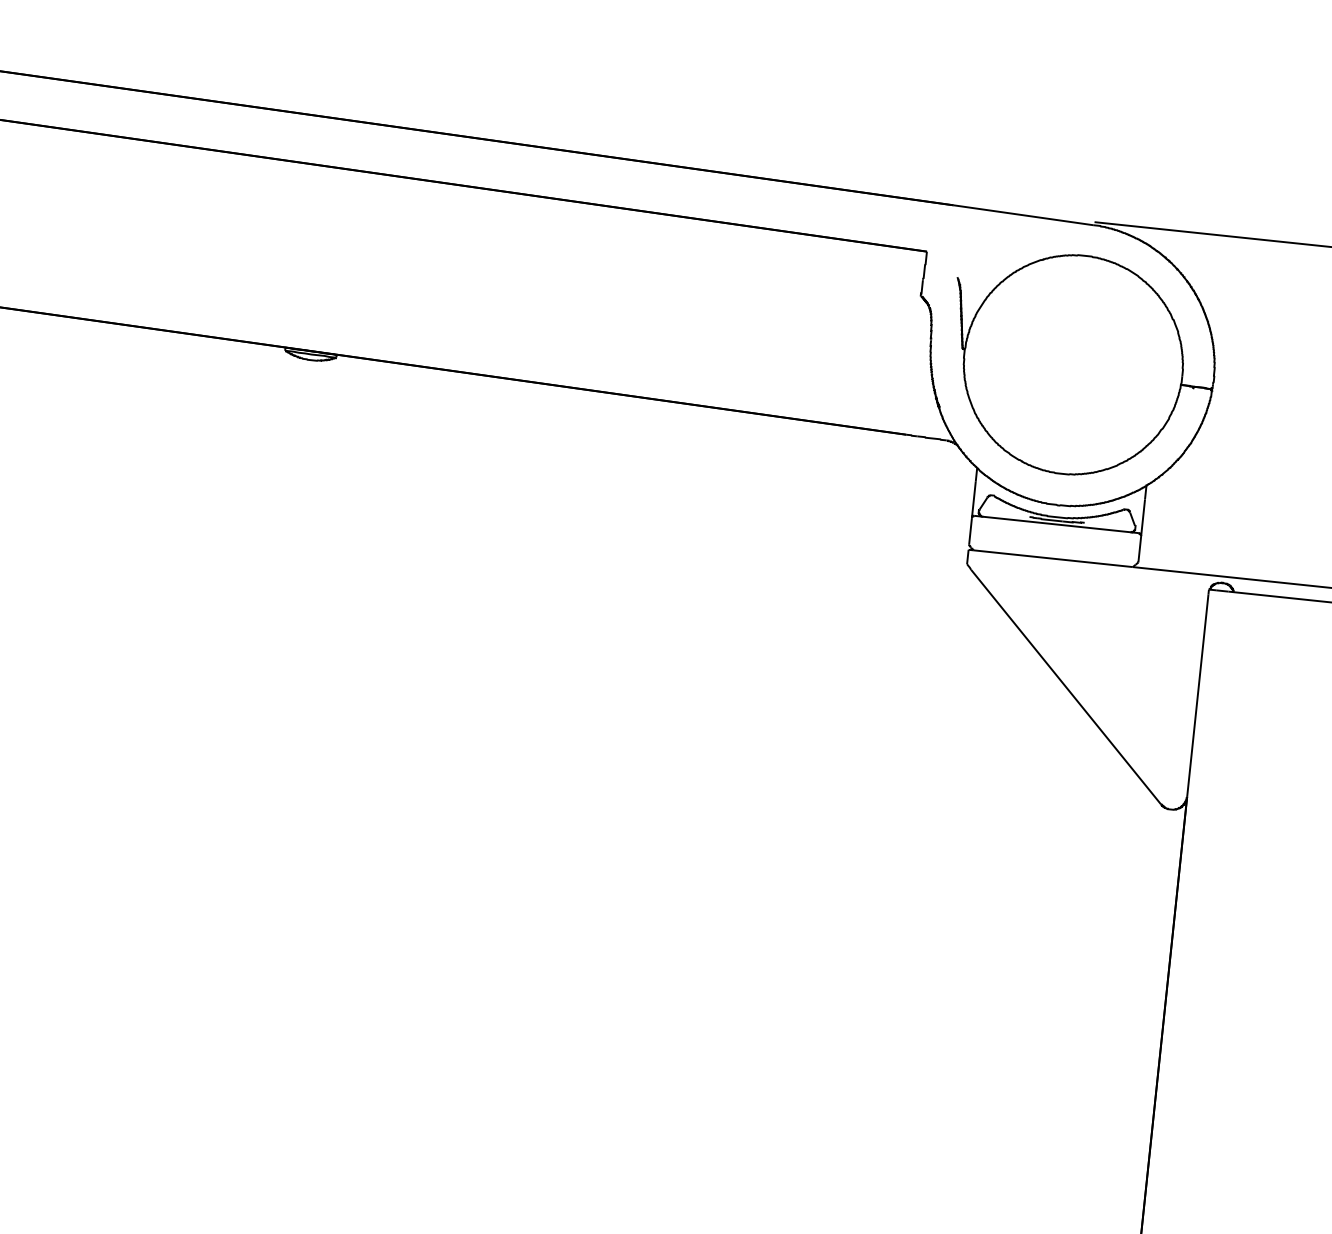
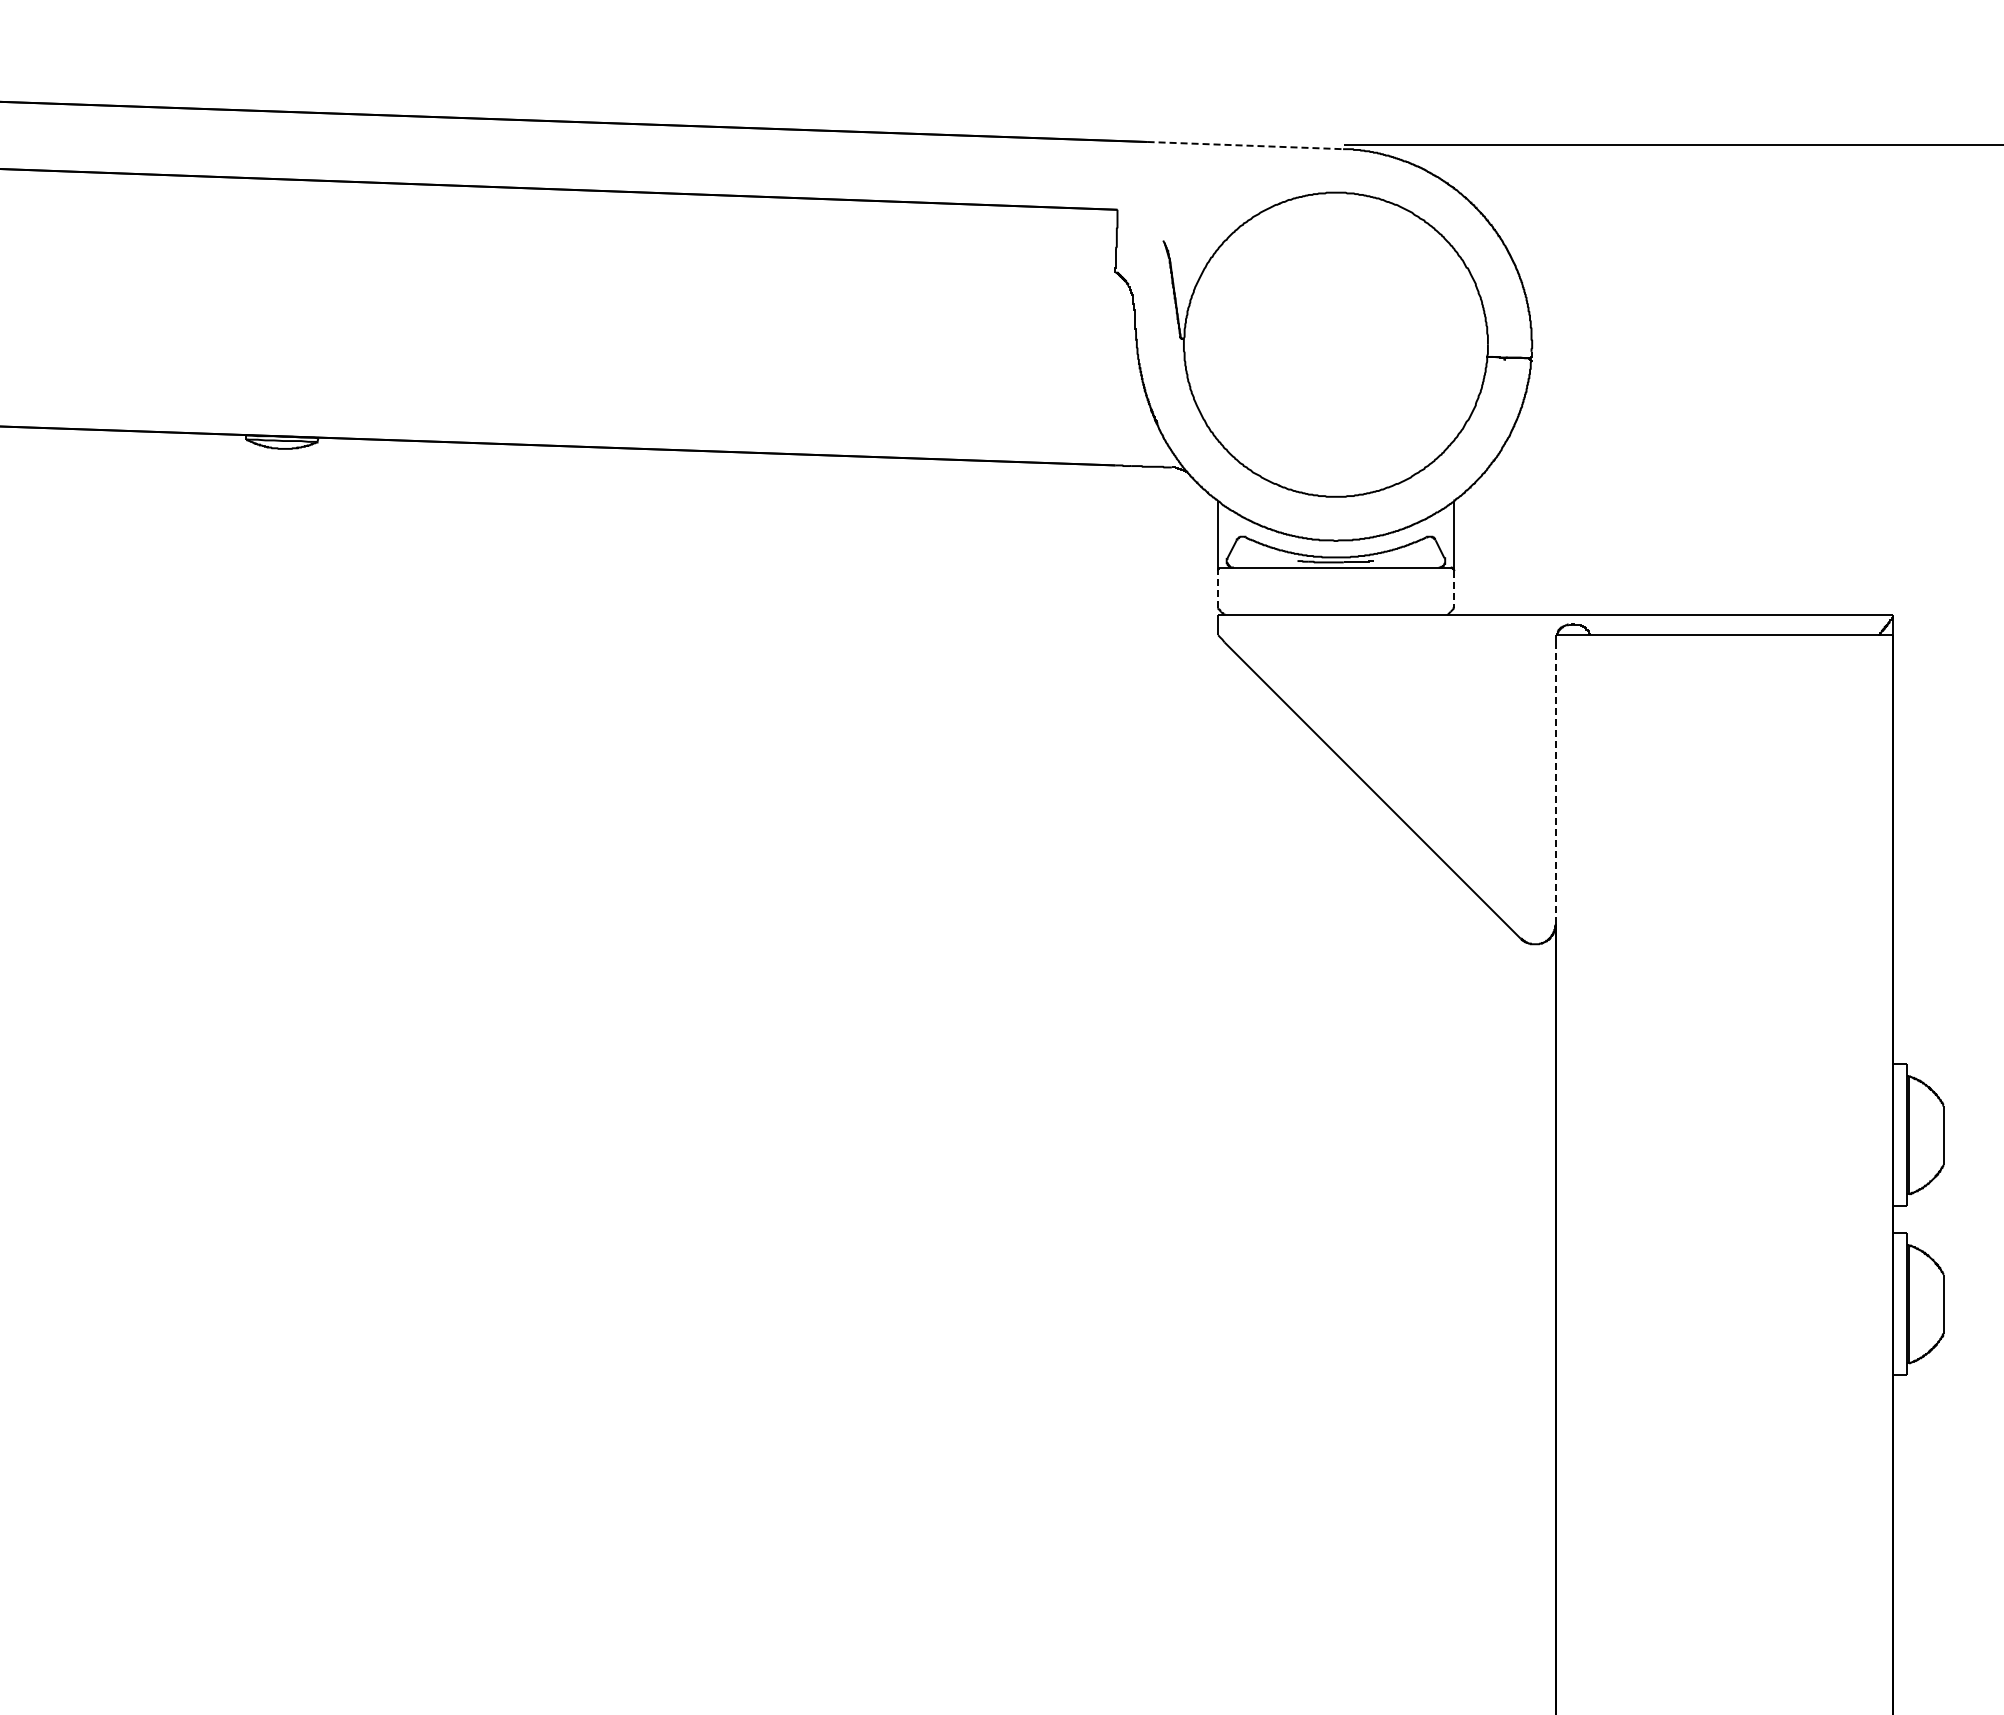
line: (1023, 215) -> (1245, 145), solid -> dashed
line: (970, 531) -> (1218, 589), solid -> dashed
line: (1139, 549) -> (1454, 589), solid -> dashed
line: (1197, 695) -> (1555, 782), solid -> dashed

